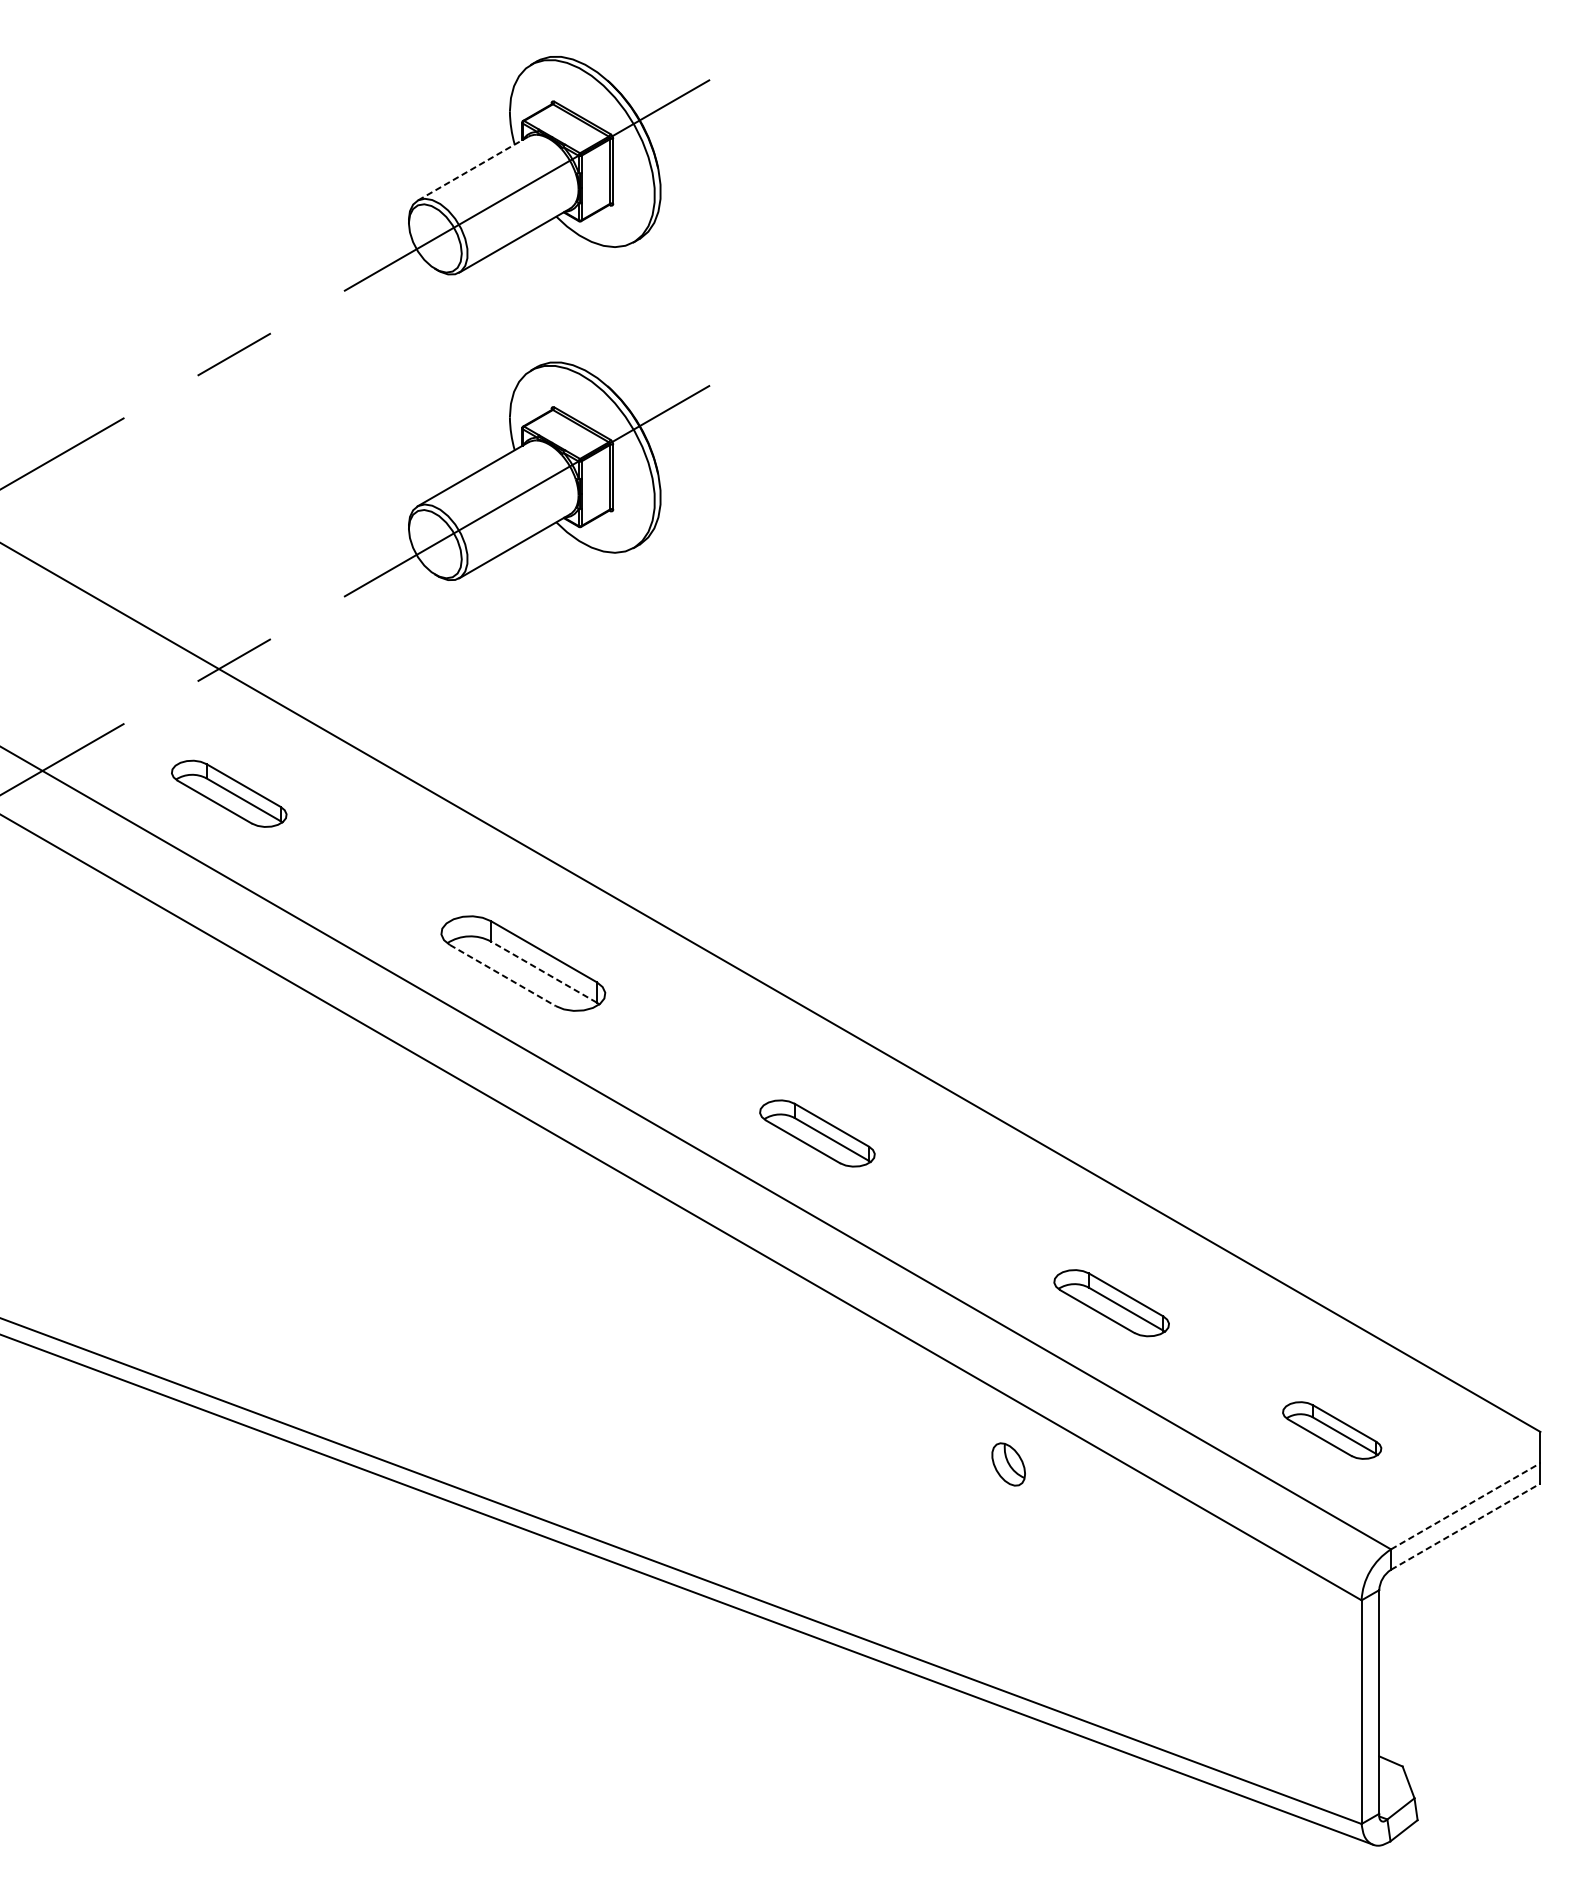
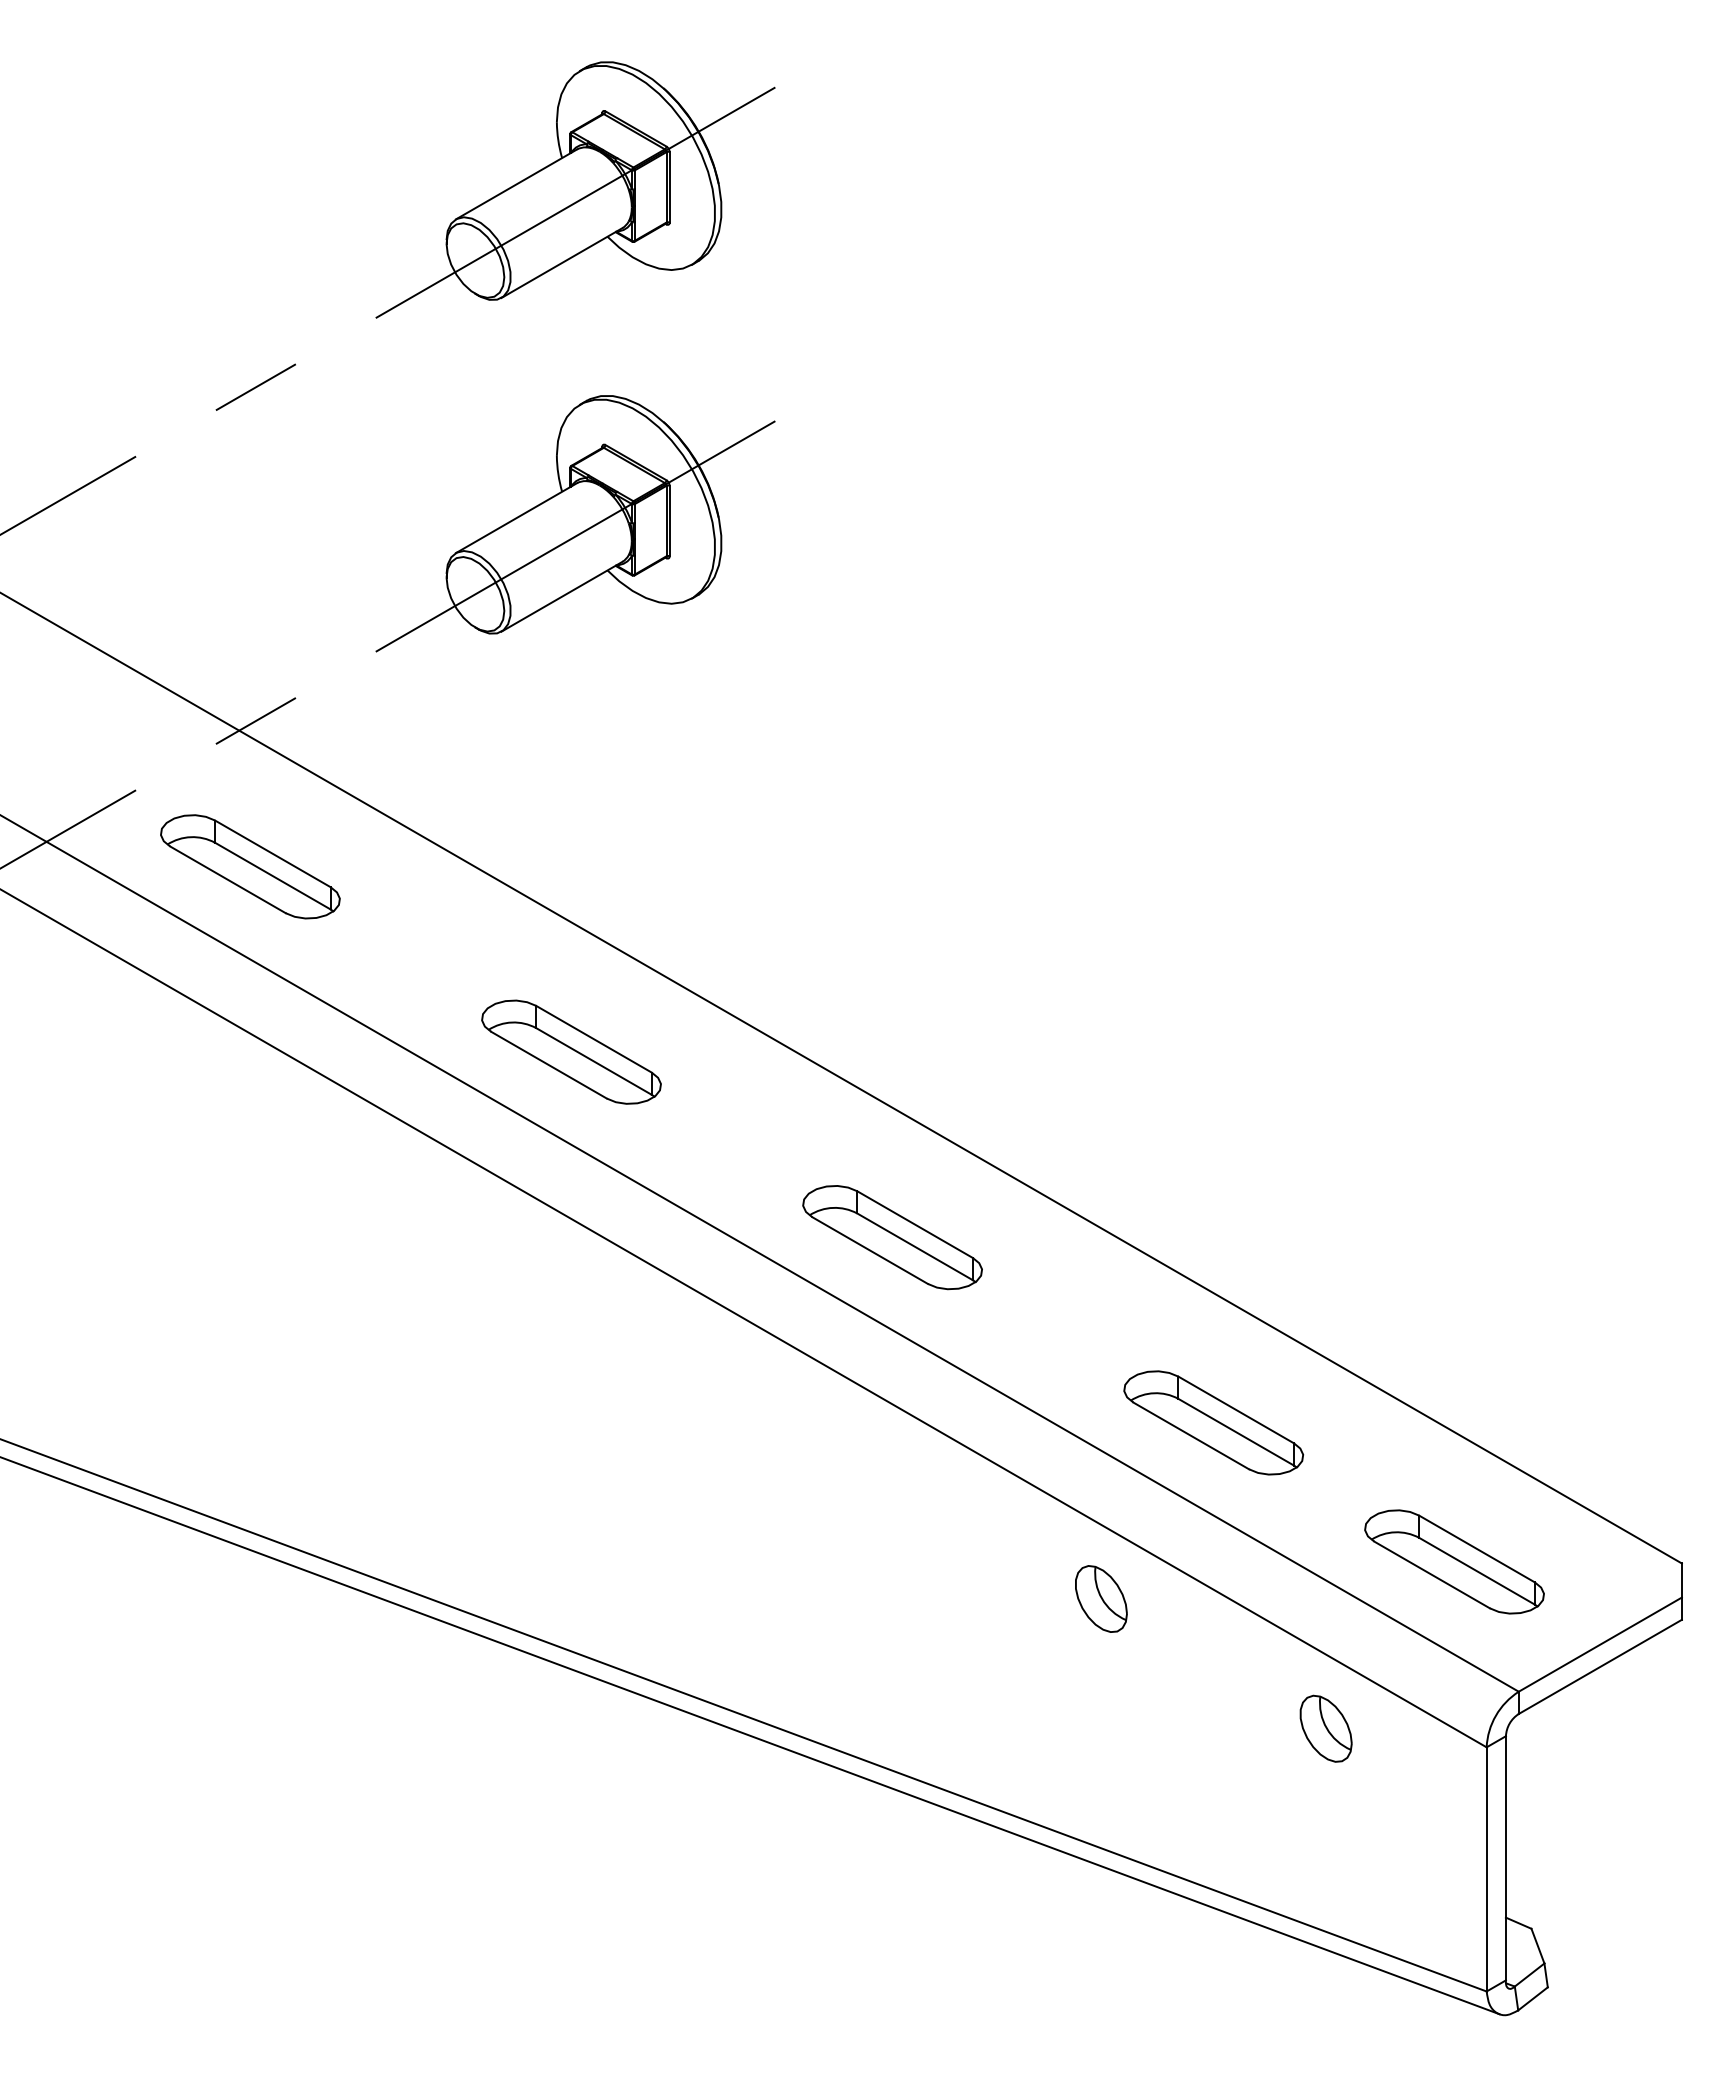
line: (472, 168) -> (516, 184), dashed -> solid
part: (229, 793) -> (250, 866), size x1.43
line: (544, 972) -> (594, 1061), dashed -> solid
line: (503, 975) -> (549, 1065), dashed -> solid
part: (817, 1133) -> (892, 1237), size x1.43
part: (1111, 1302) -> (1213, 1422), size x1.43
part: (1332, 1430) -> (1454, 1561), size x1.67
part: (1008, 1464) -> (1101, 1598), size x1.43
line: (1465, 1506) -> (1600, 1644), dashed -> solid
line: (1465, 1526) -> (1600, 1666), dashed -> solid
part: (1213, 1583) -> (1325, 1728), added

